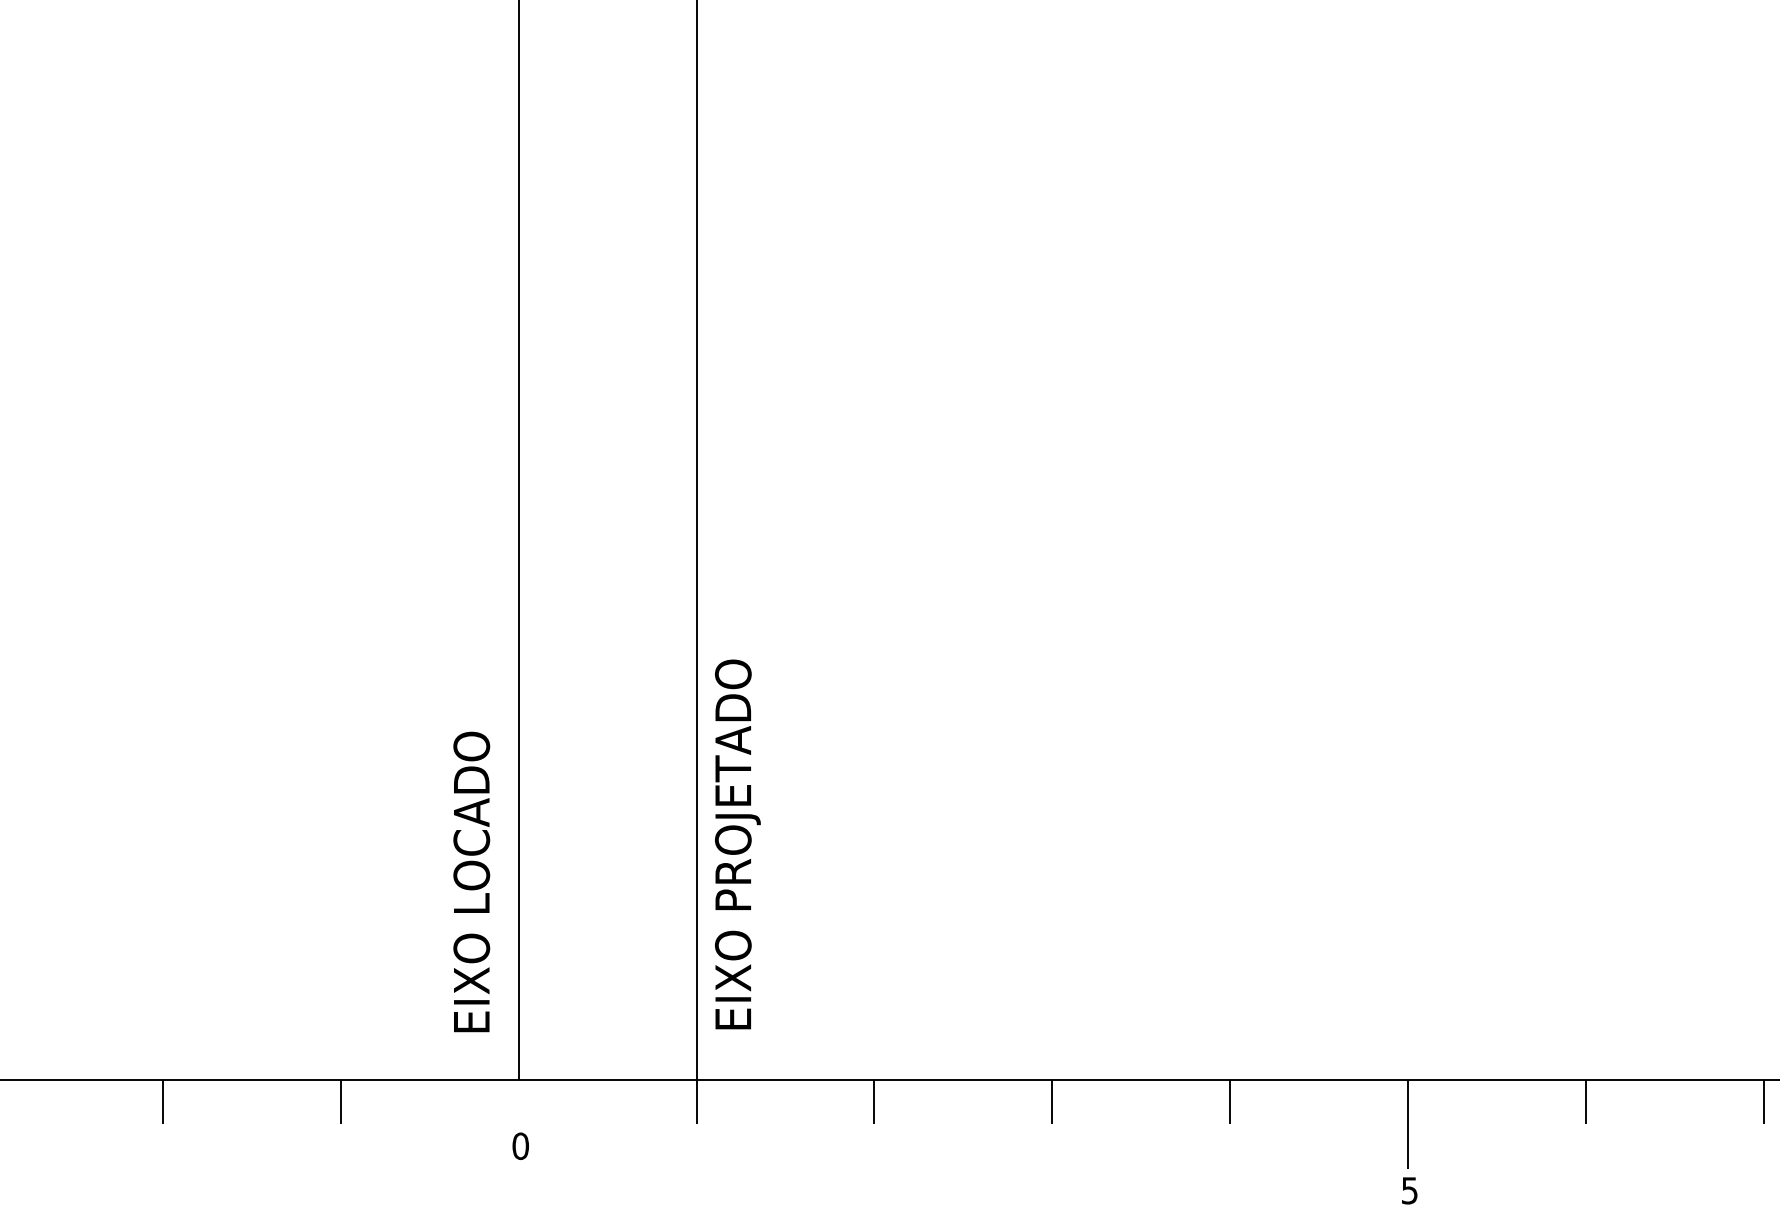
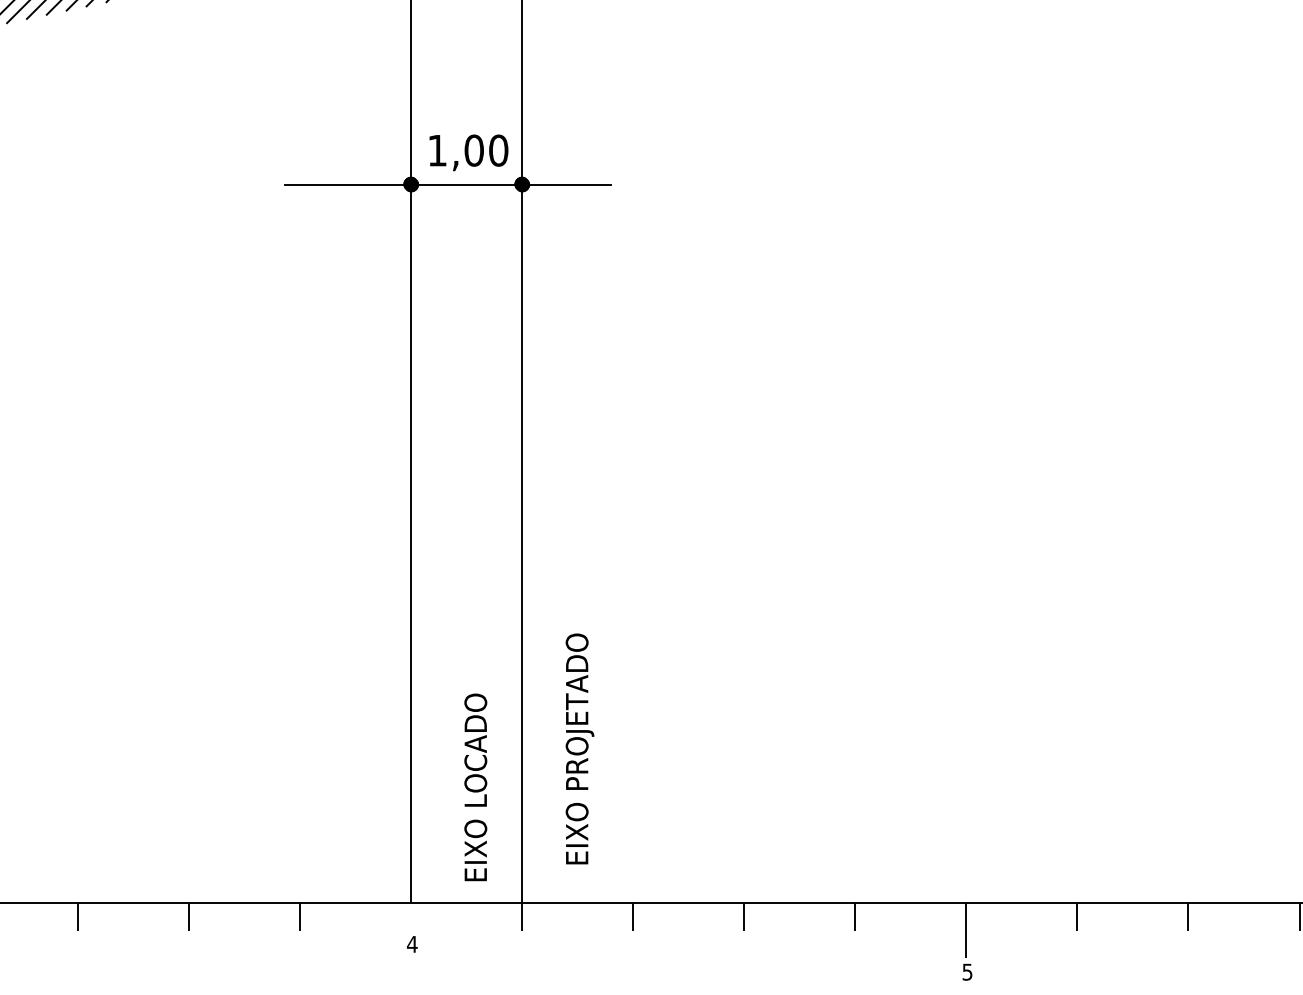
text: (737, 843) -> (579, 748), moved
text: (471, 882) -> (475, 787), moved
text: (520, 1144) -> (412, 943), 0 -> 4

